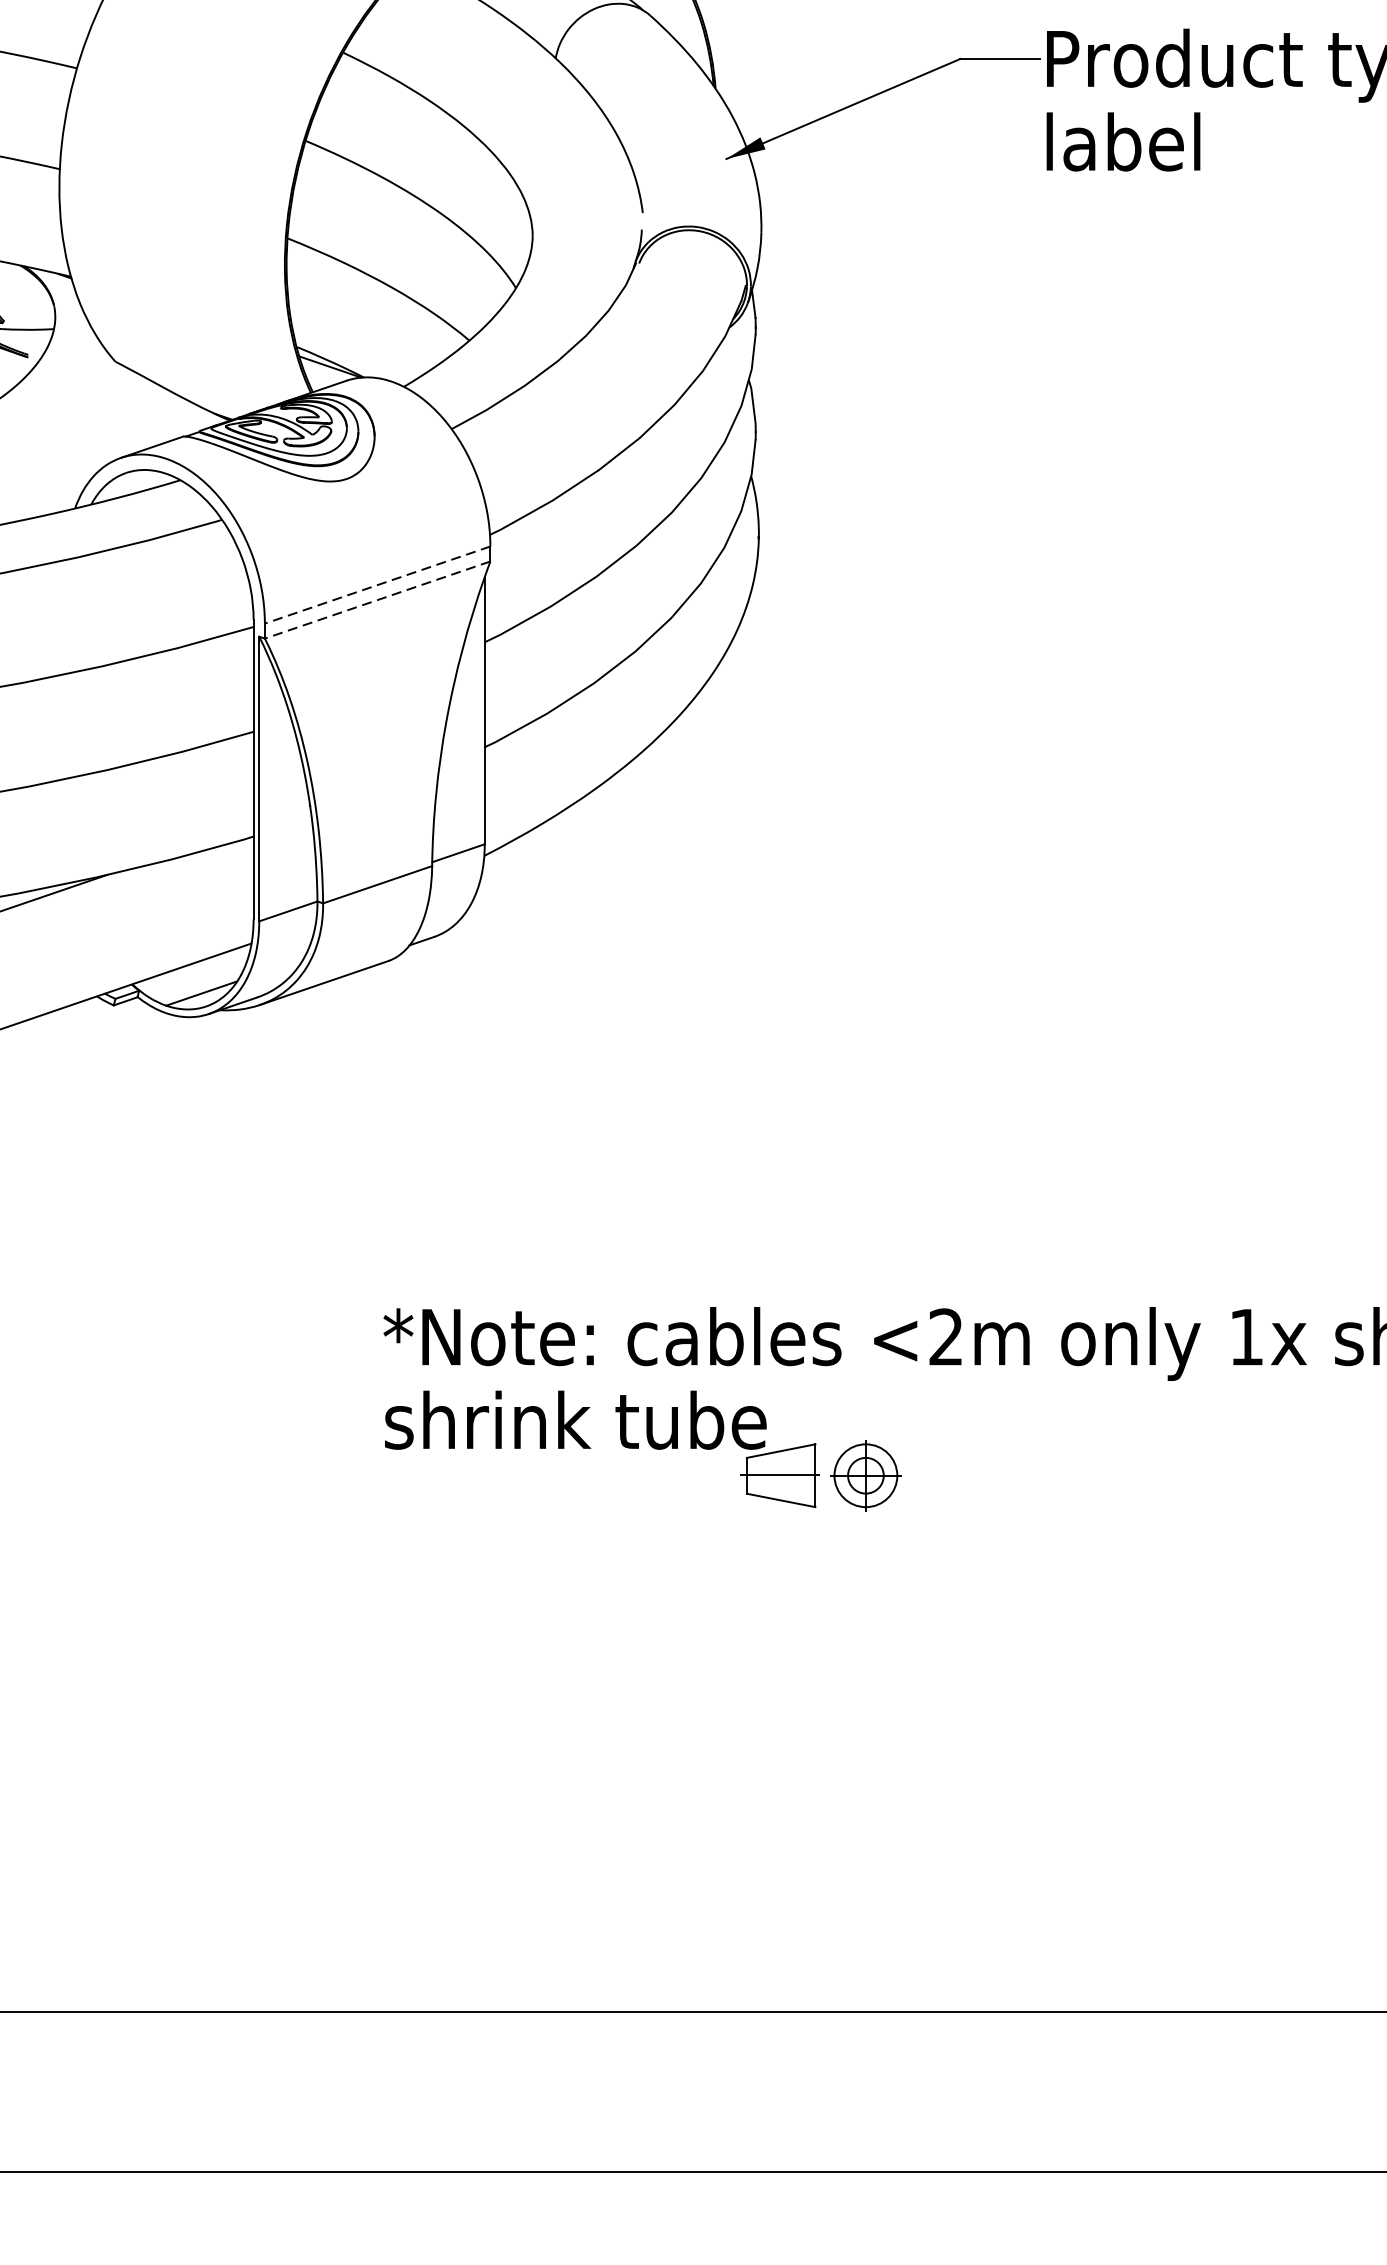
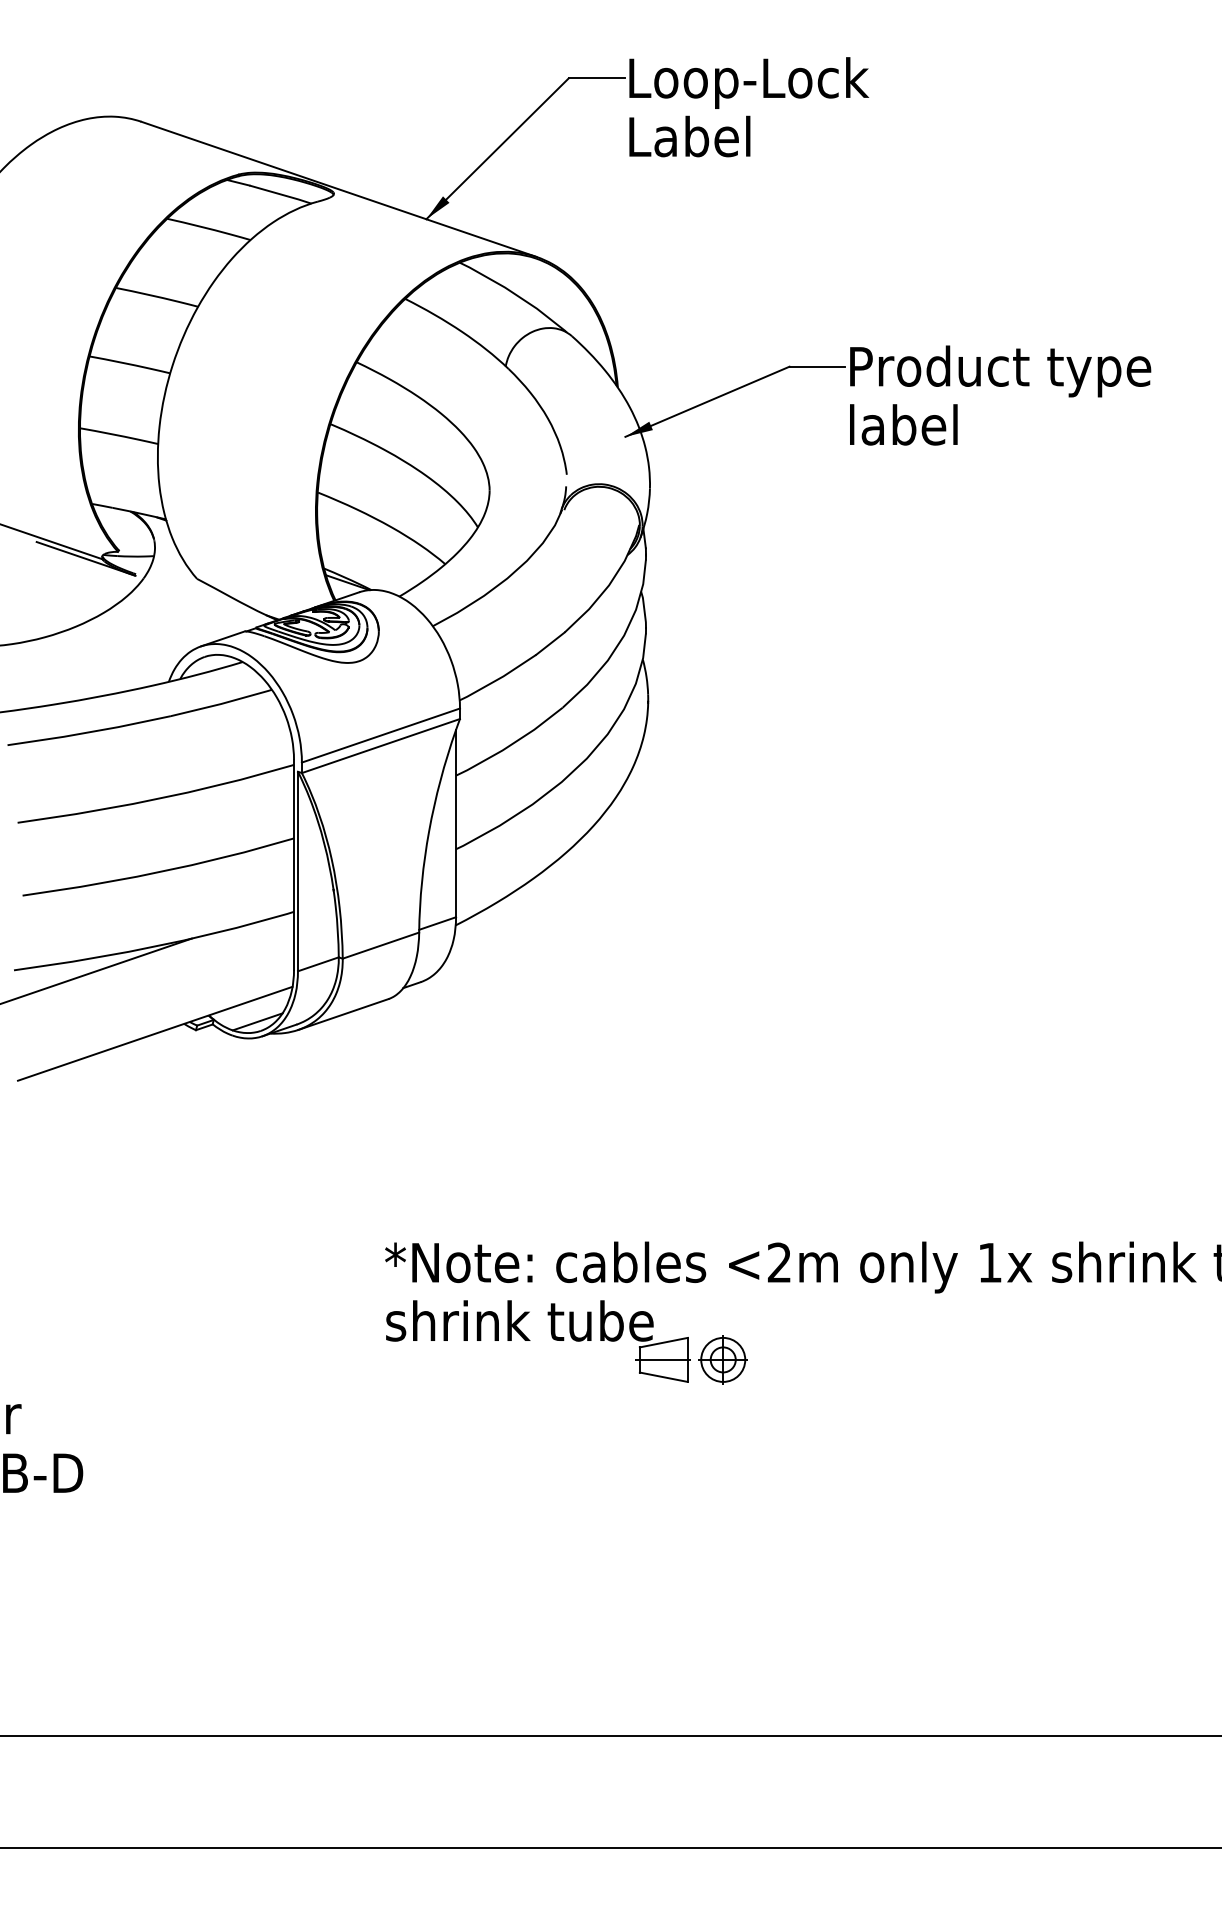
line: (376, 585) -> (380, 735), dashed -> solid
line: (376, 600) -> (380, 746), dashed -> solid

